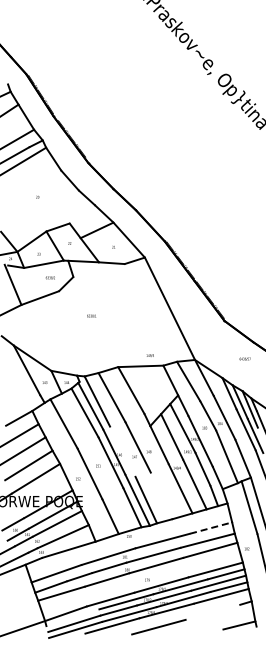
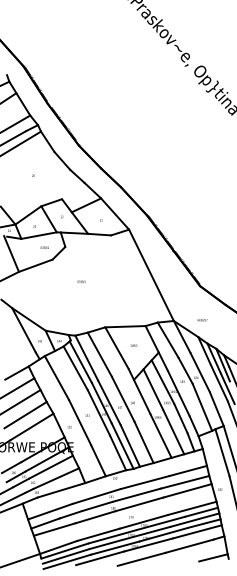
text: (149, 355) -> (133, 345), moved
text: (244, 358) -> (201, 319), moved
line: (122, 451) -> (109, 402), added
line: (161, 495) -> (143, 441), added
line: (210, 528) -> (187, 471), dashed -> solid
line: (212, 611) -> (189, 545), added
line: (72, 617) -> (64, 550), added

